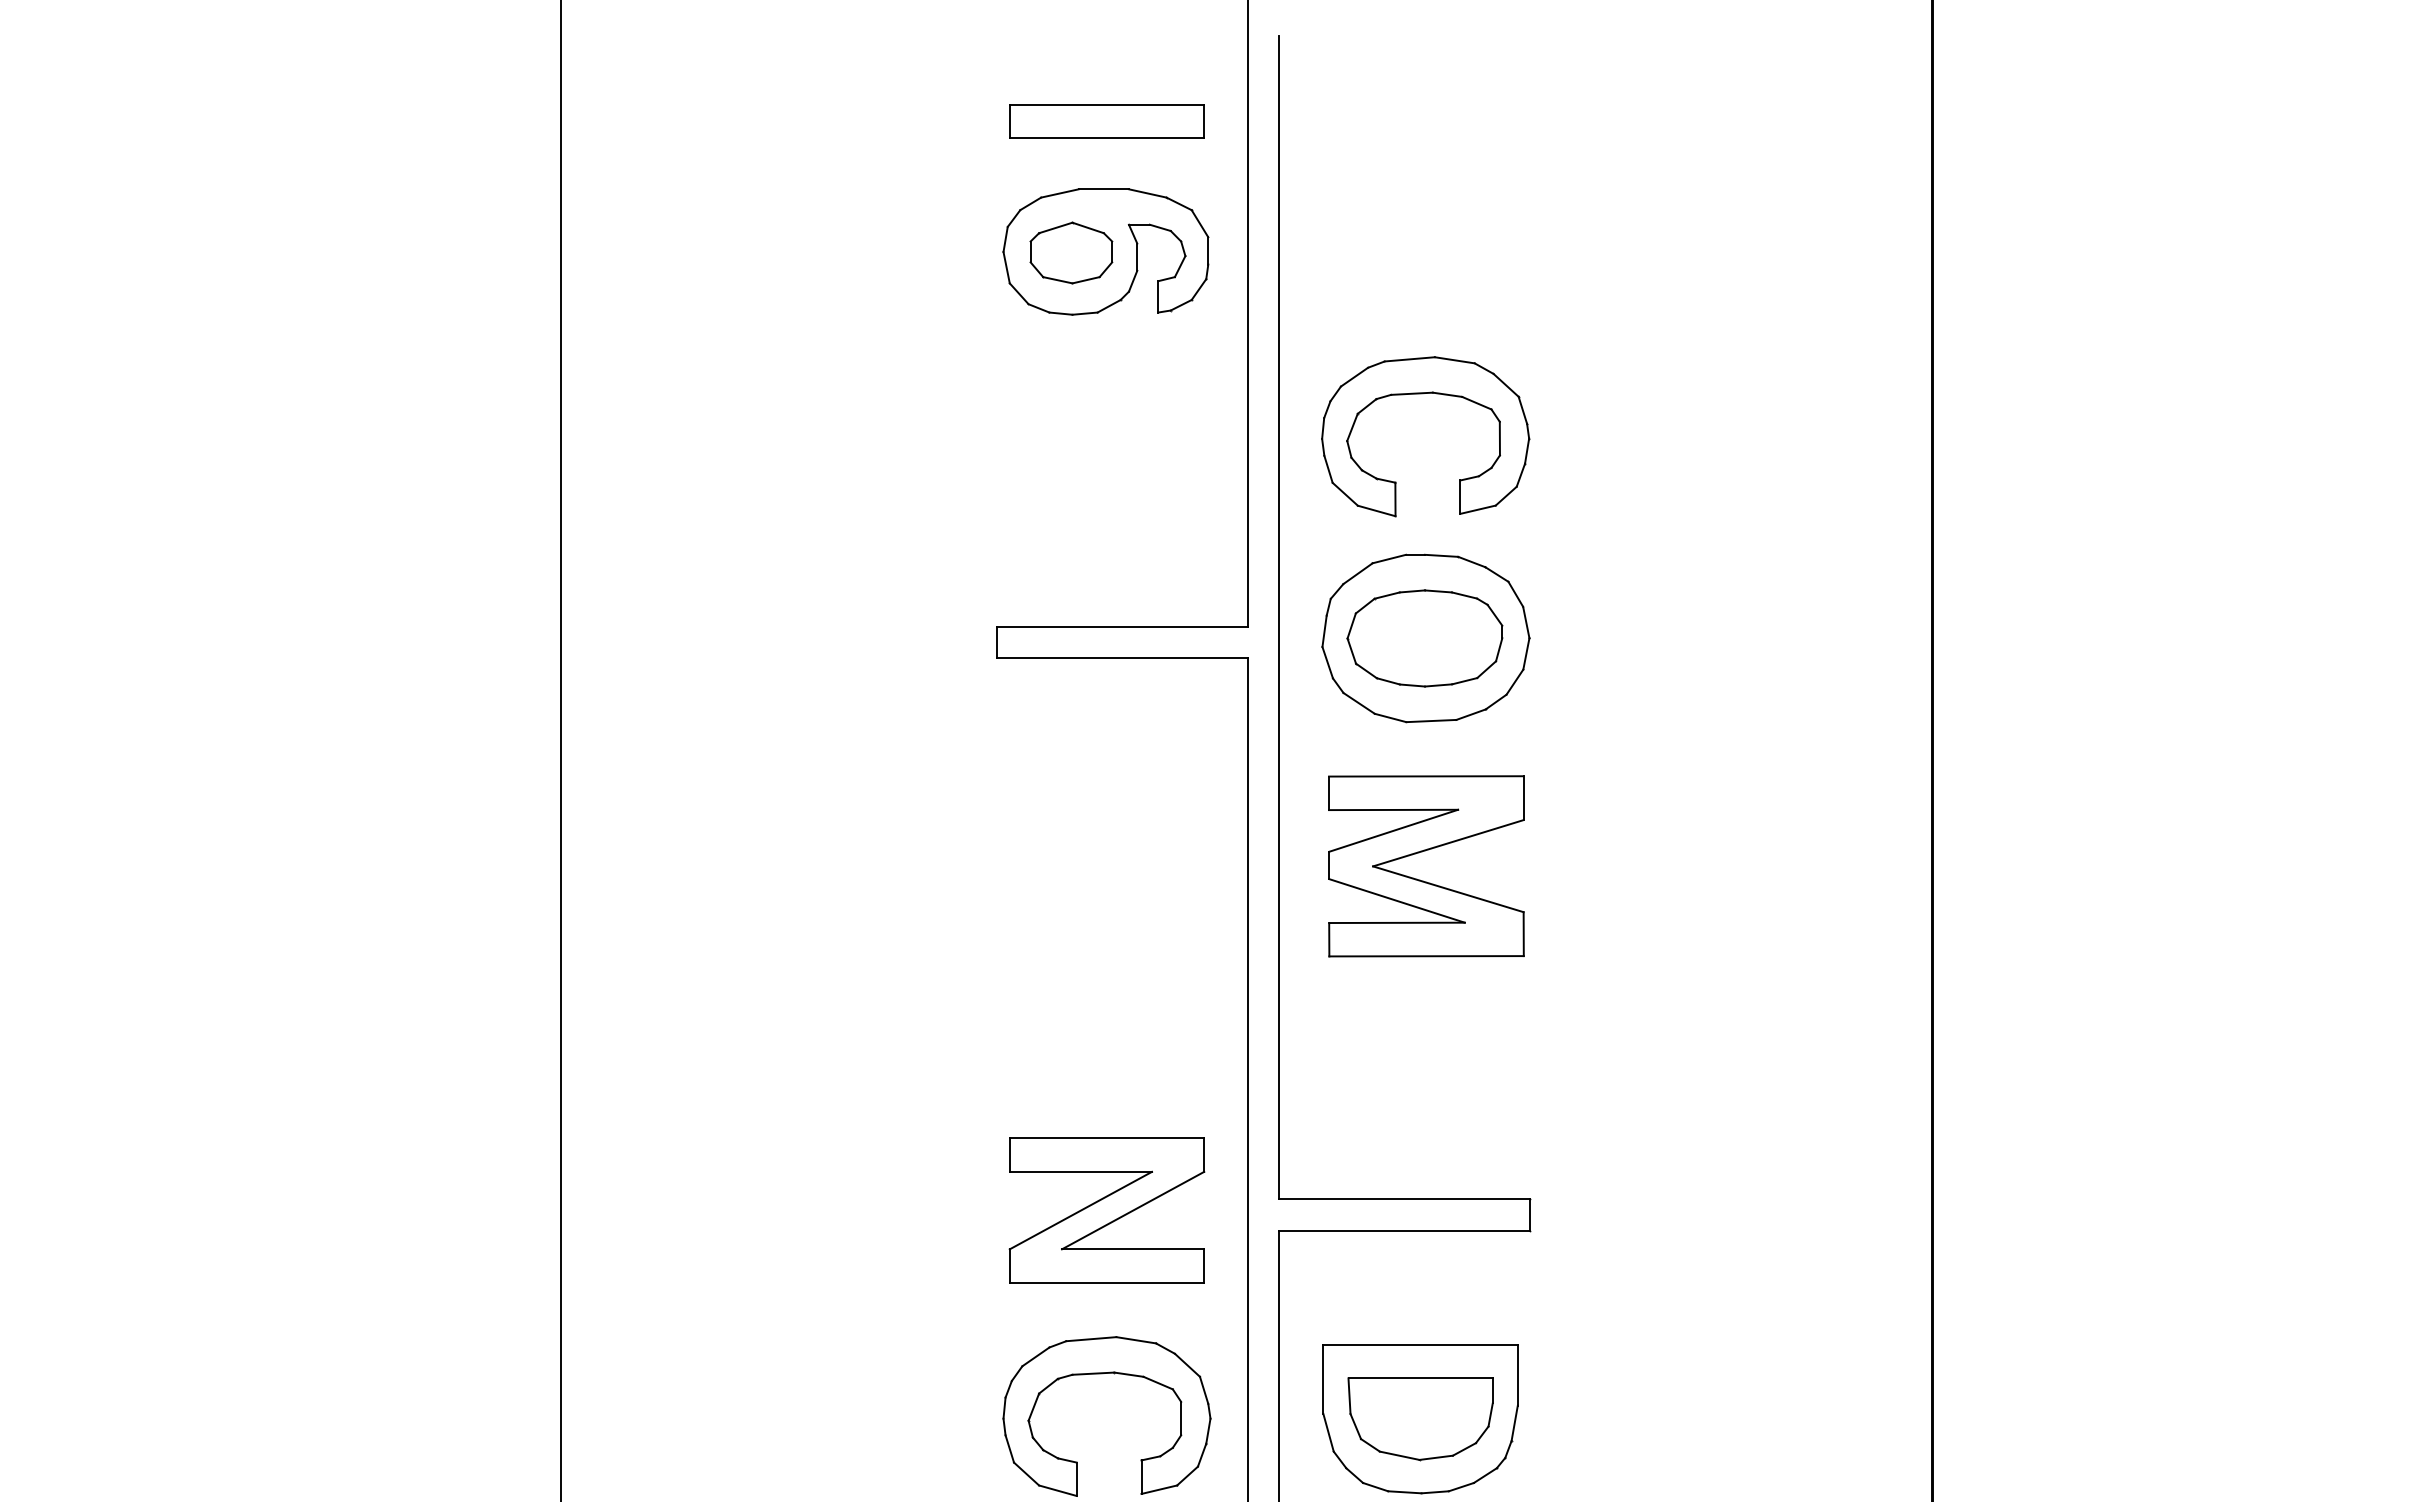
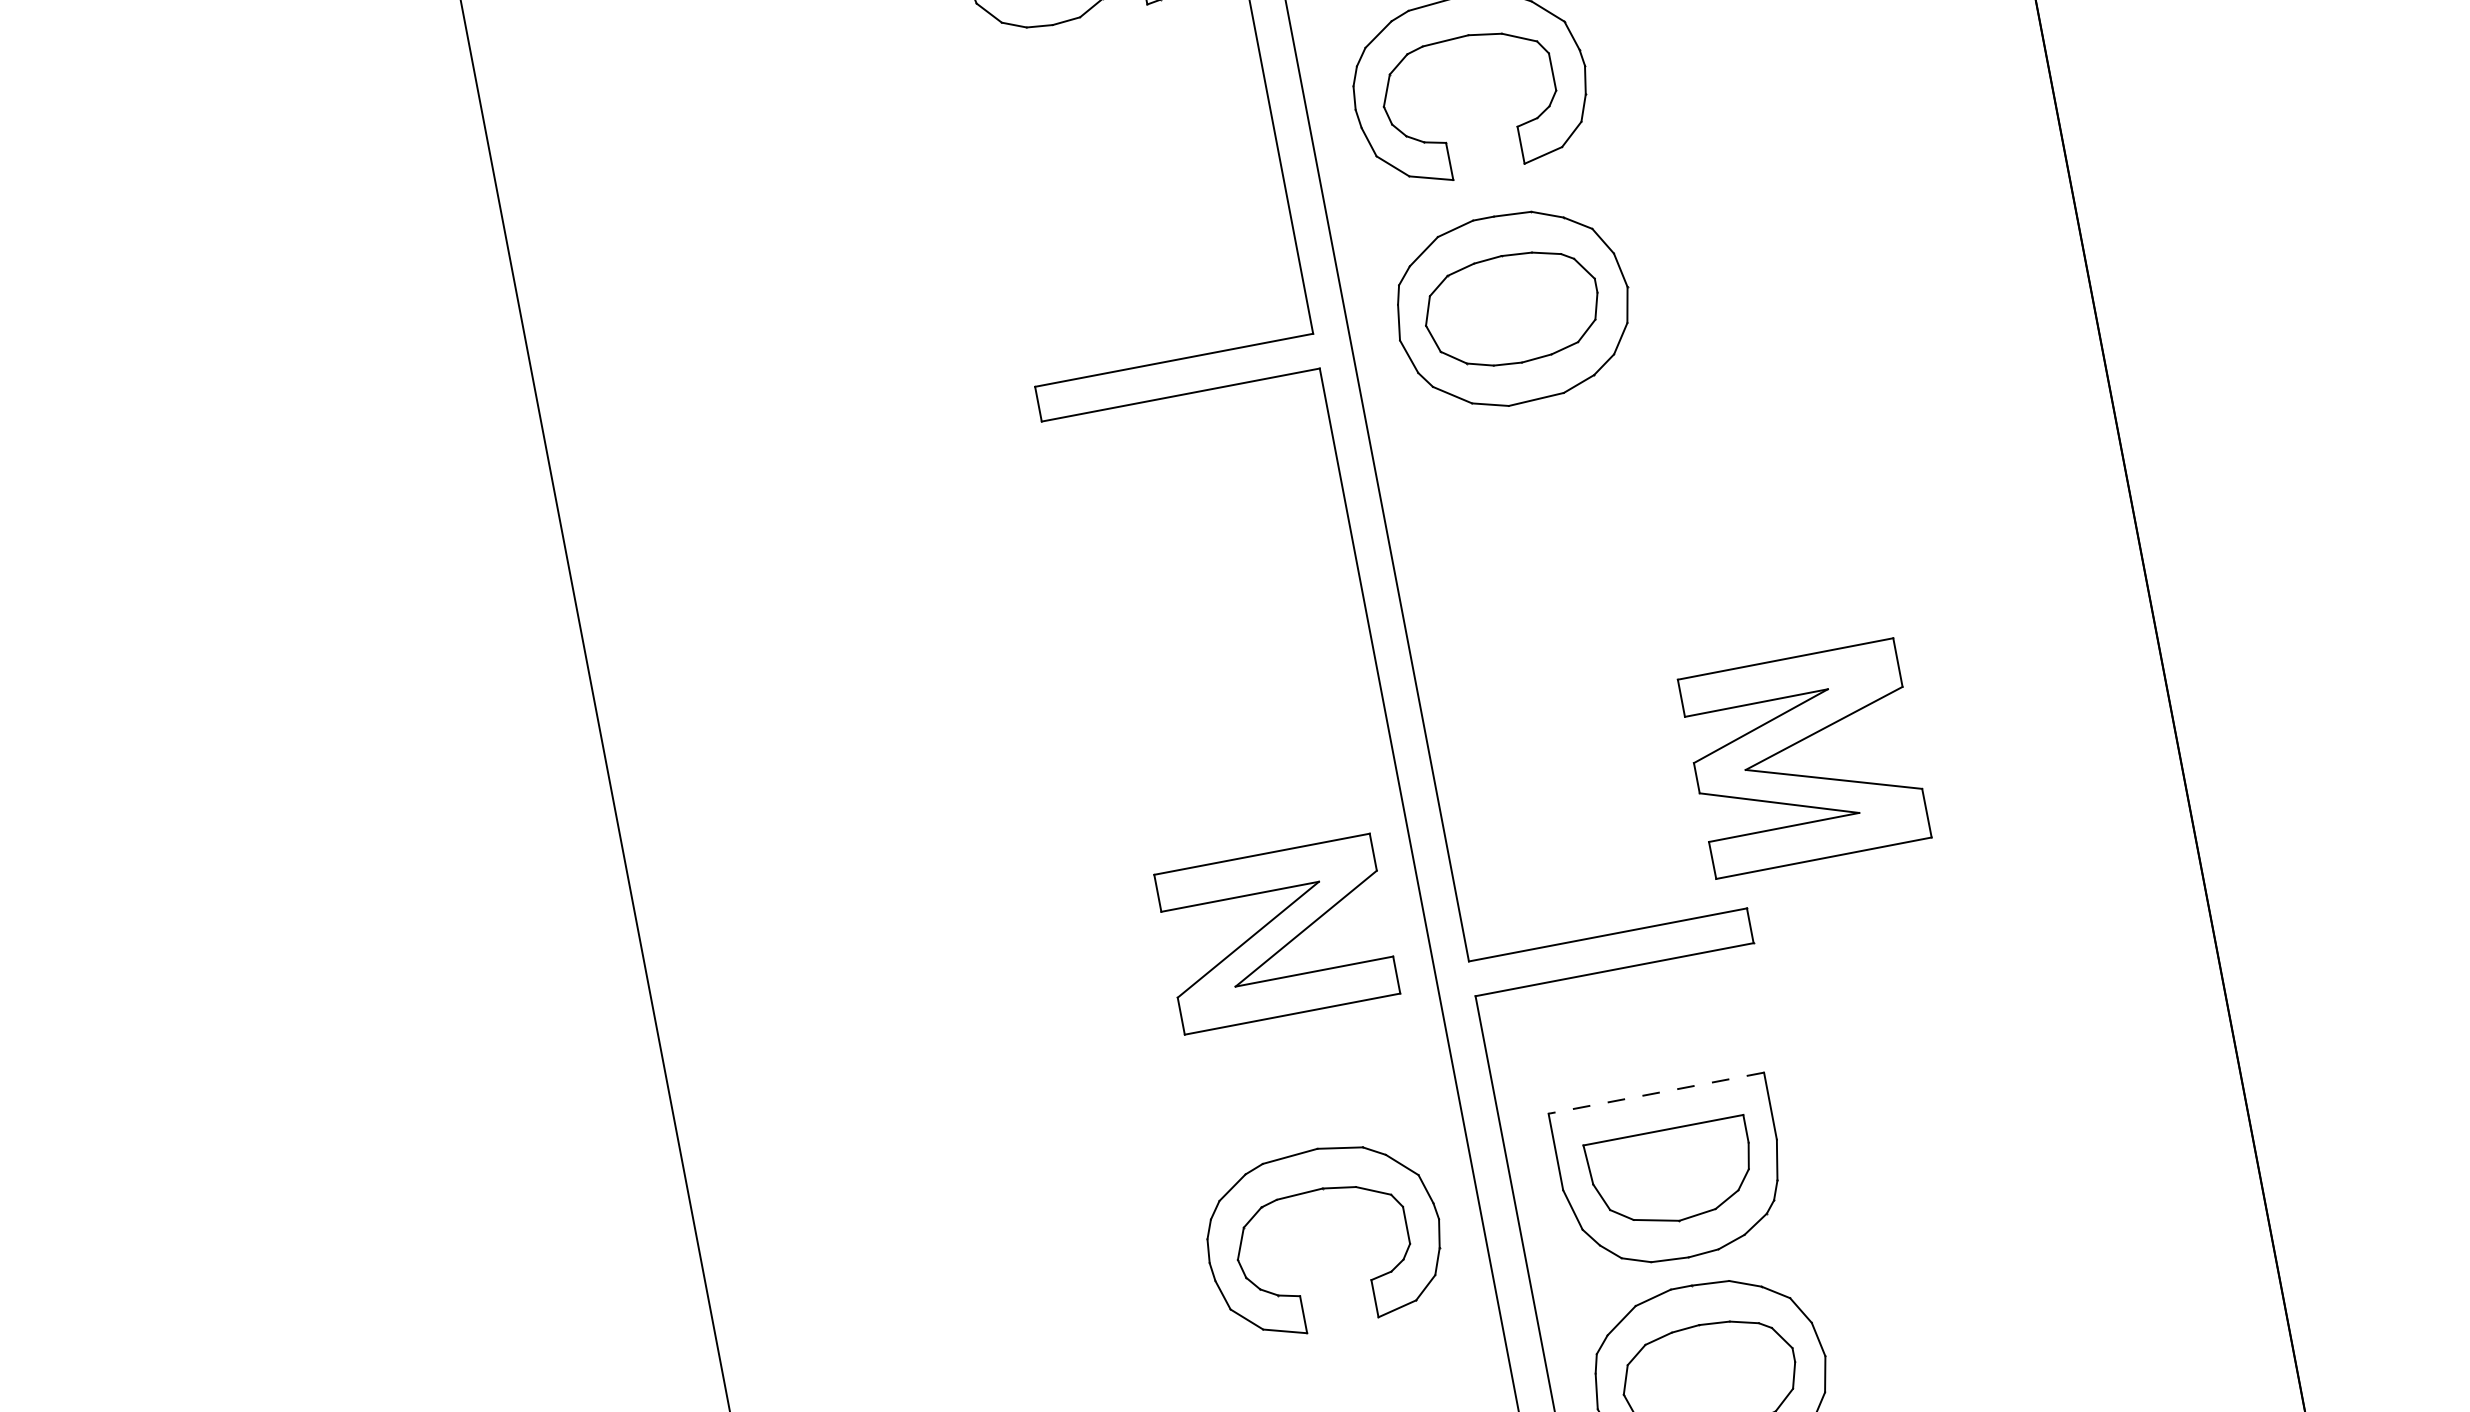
part: (1420, 879) -> (1800, 774), moved
part: (1106, 1210) -> (1276, 934), moved
line: (1420, 1344) -> (1656, 1092), solid -> dashed

